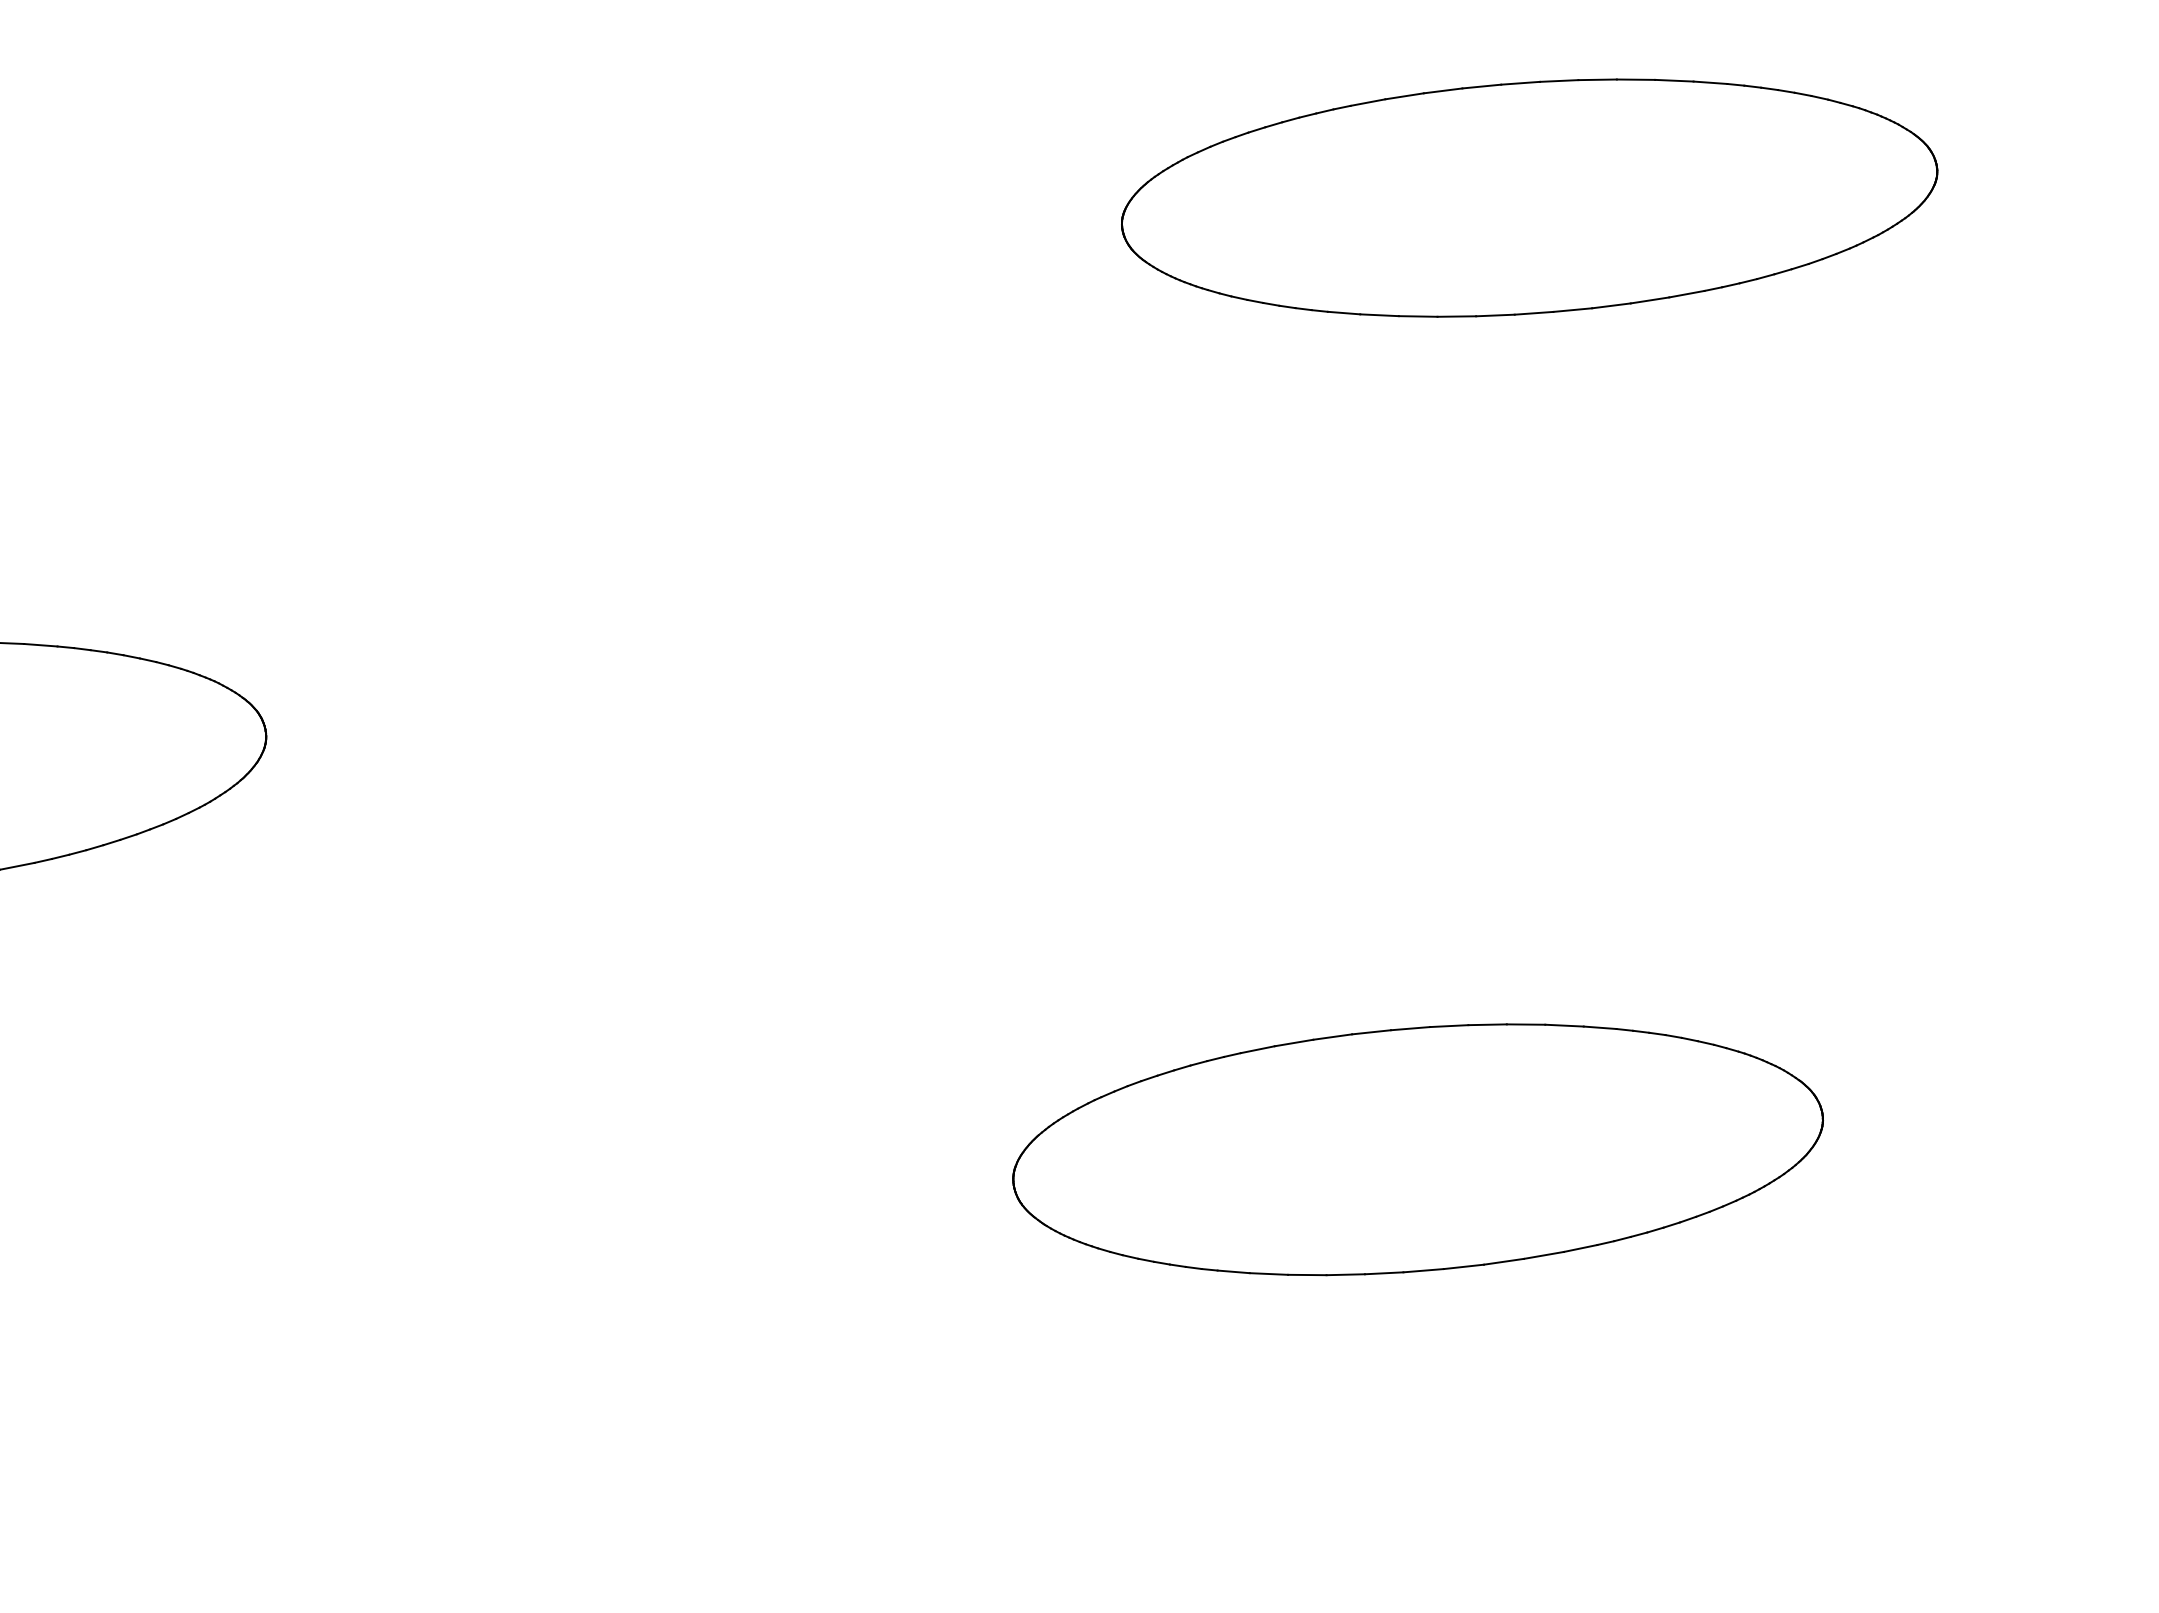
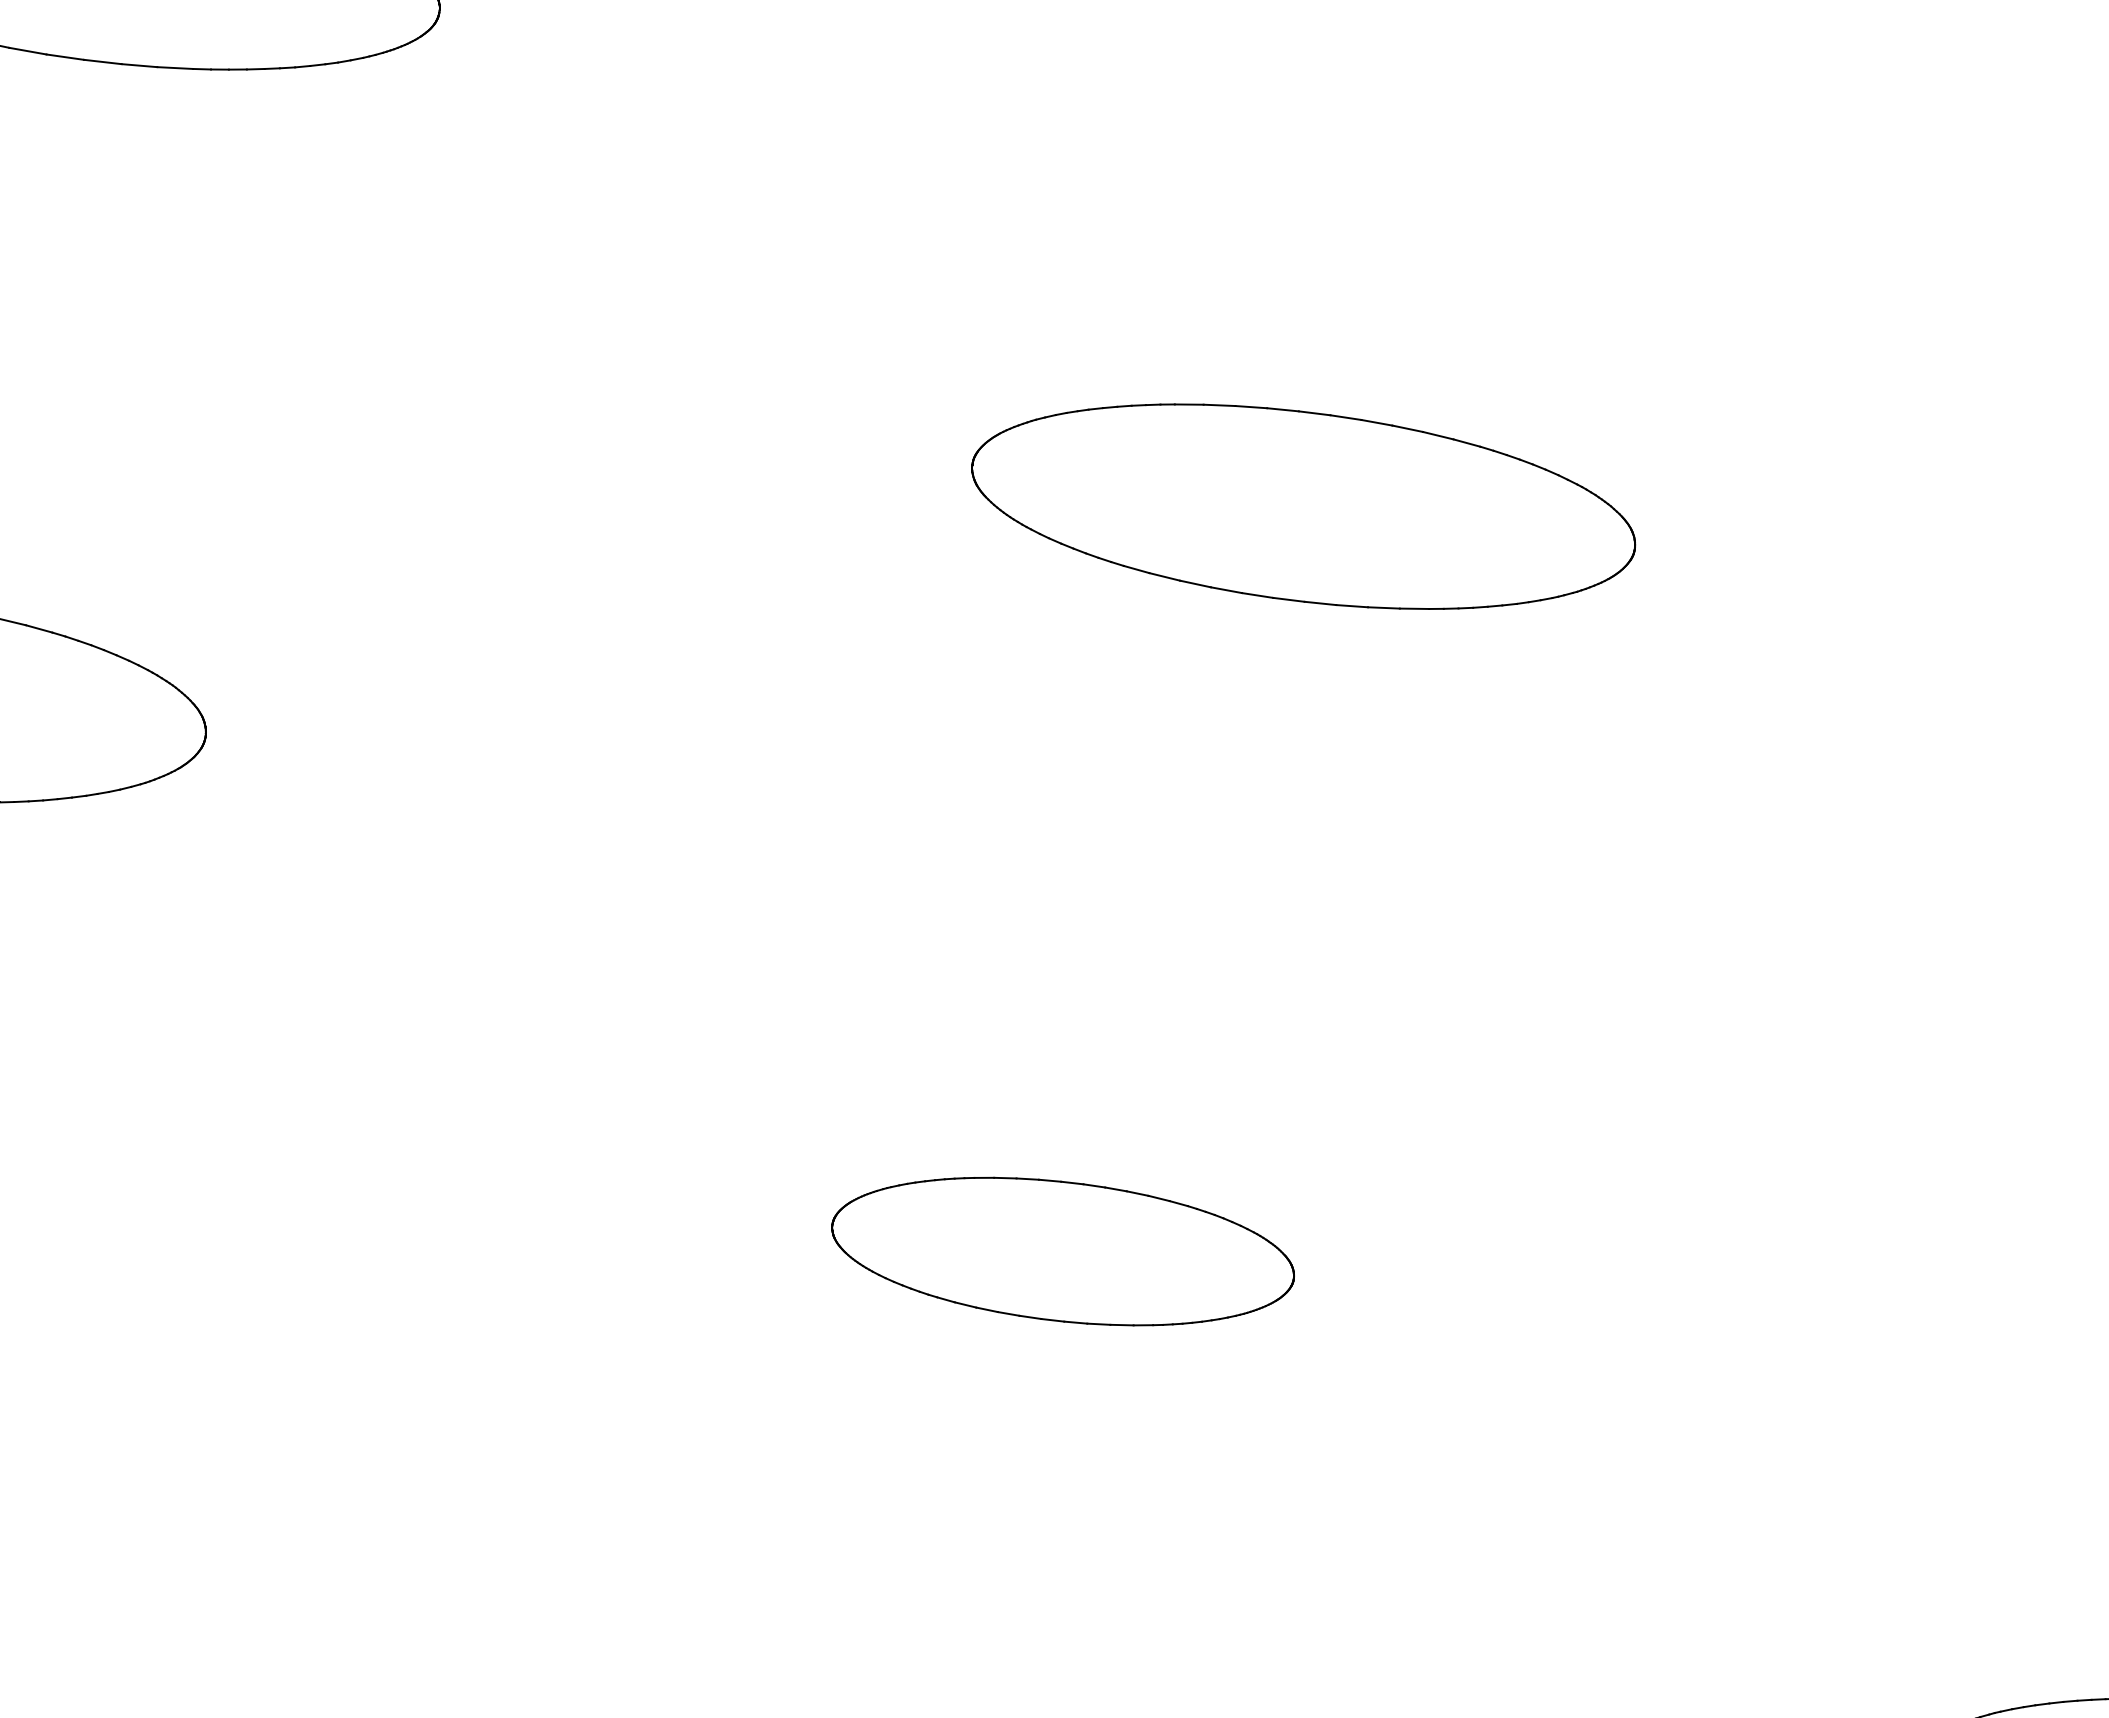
part: (1417, 1149) -> (1062, 1251), size x0.7

